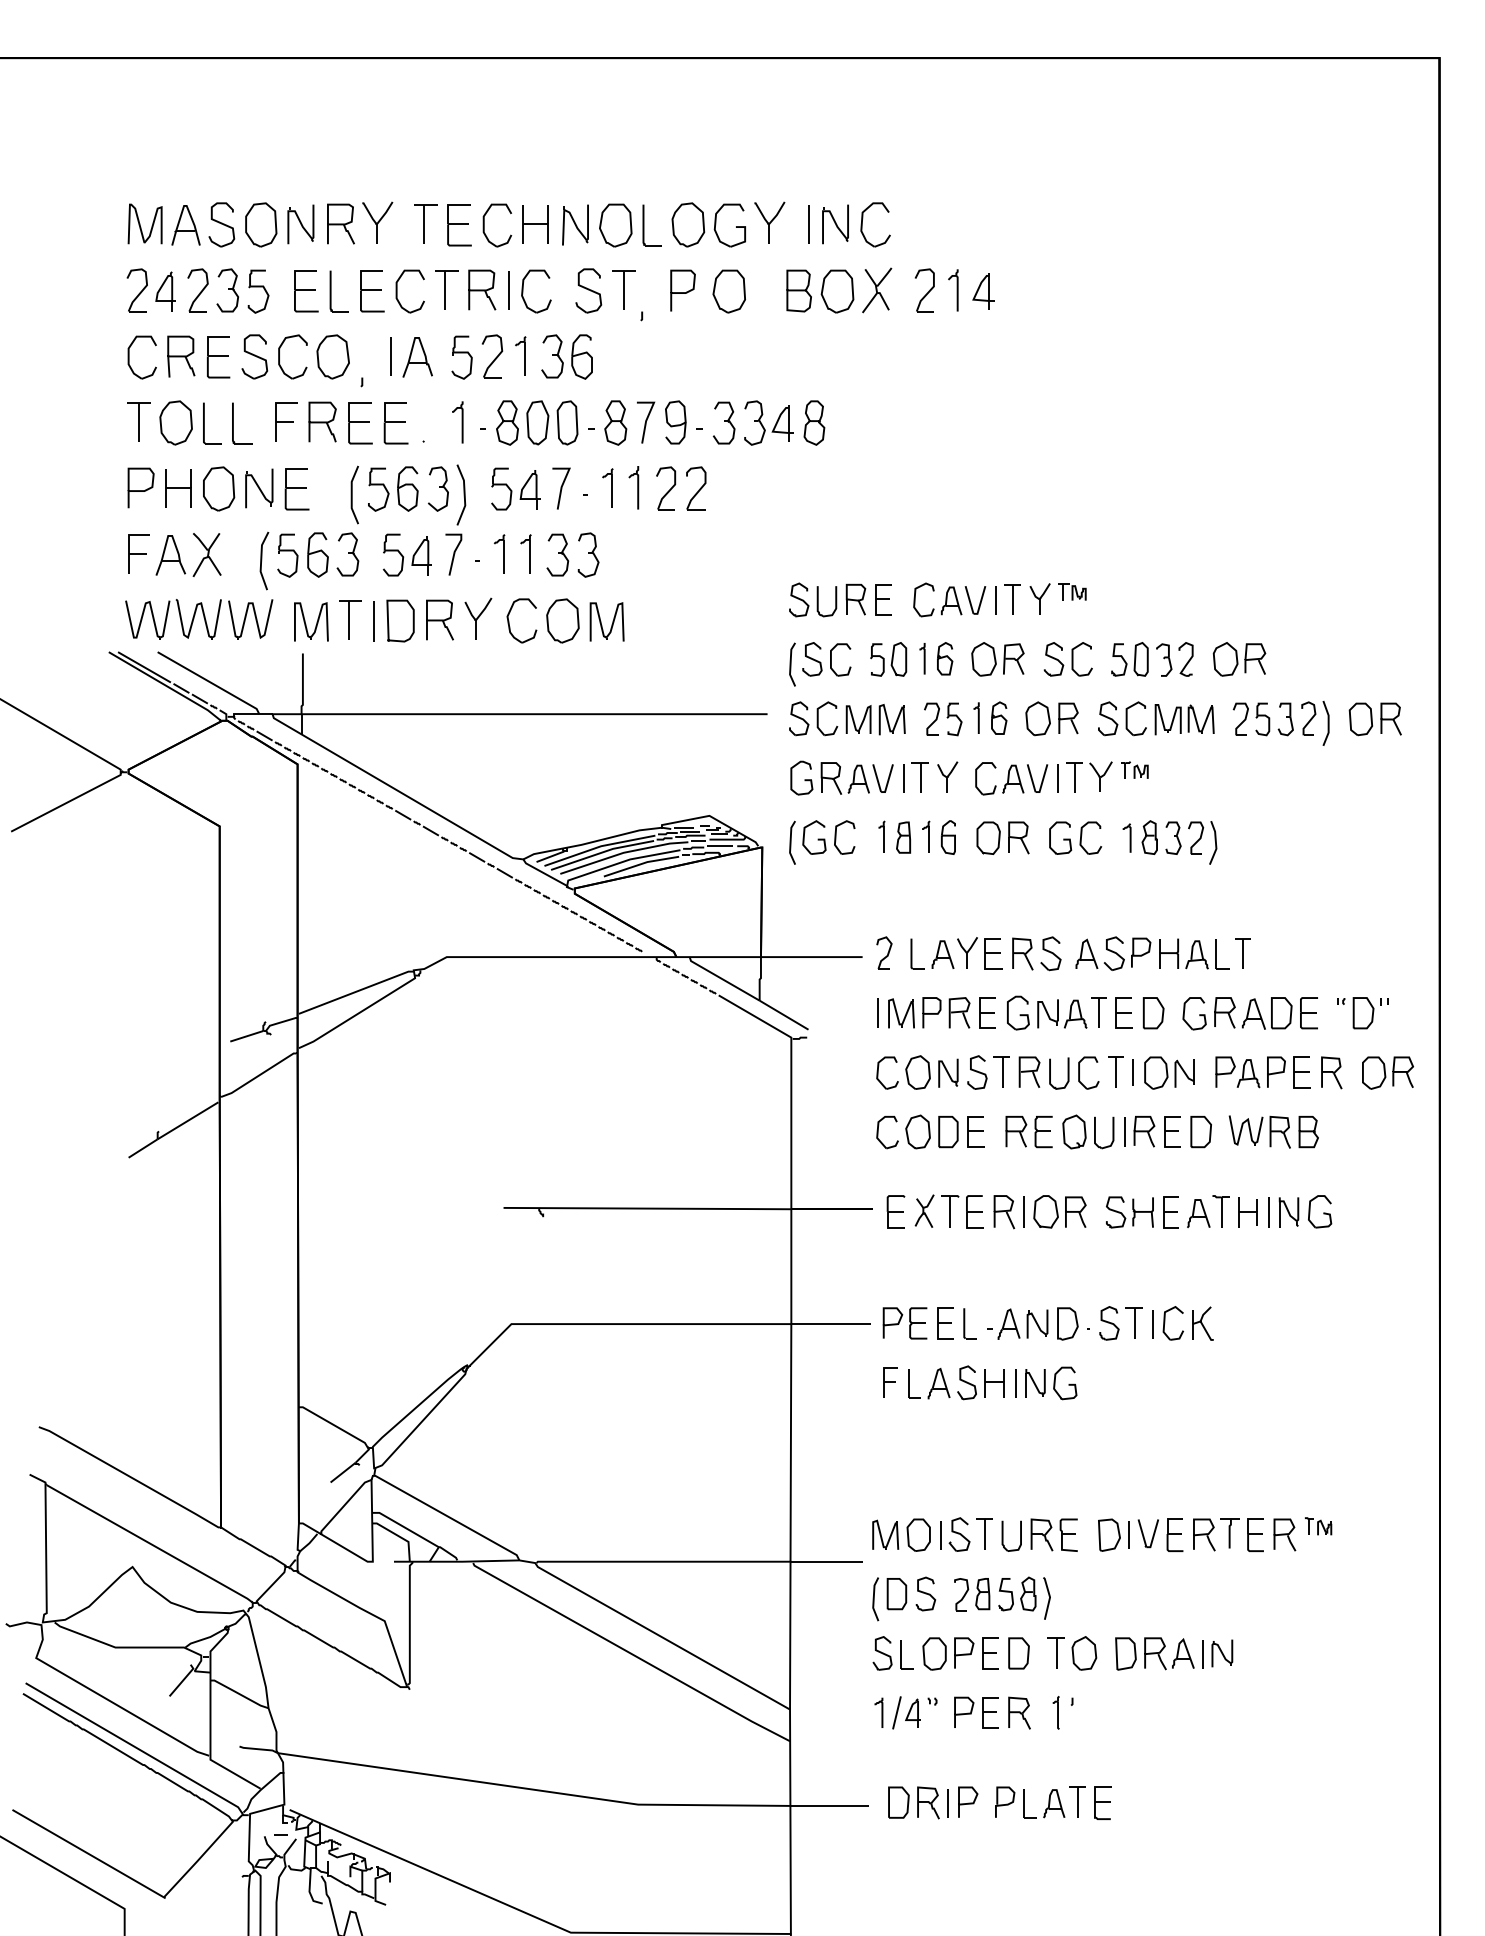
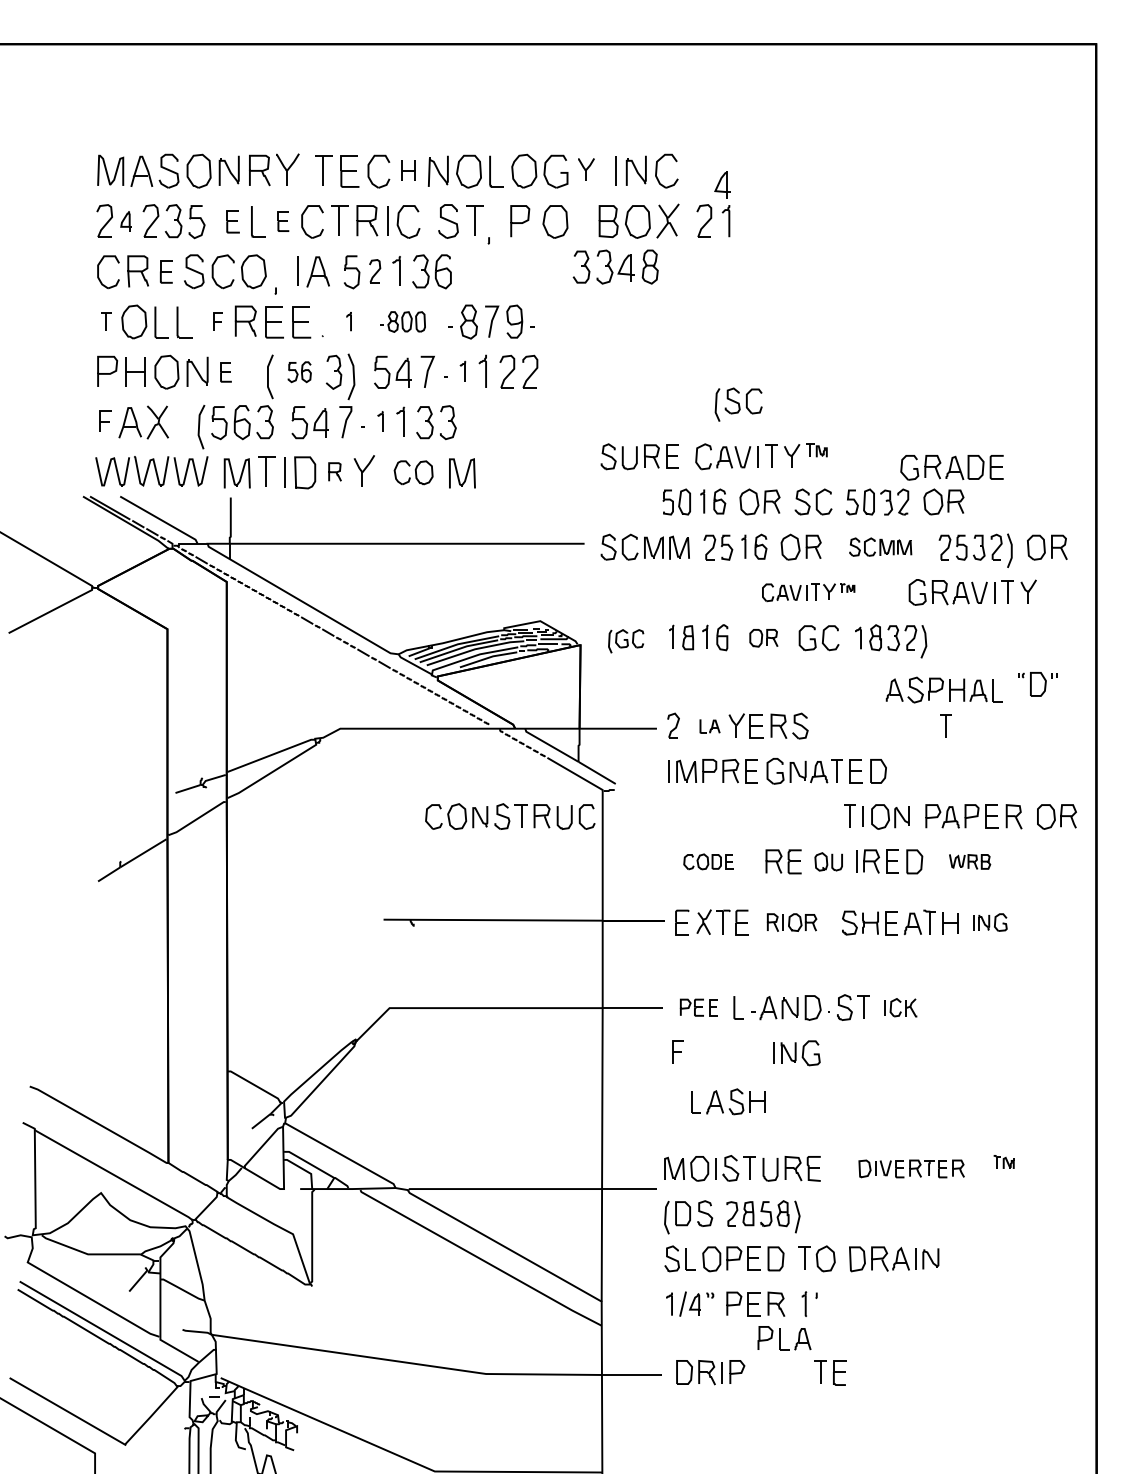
part: (770, 222) -> (586, 169), size x0.7
part: (536, 223) -> (408, 170), size x0.7
part: (164, 290) -> (125, 221), size x0.7
part: (305, 290) -> (232, 221), size x0.7
part: (372, 290) -> (283, 221), size x0.6
part: (982, 290) -> (722, 184), moved
part: (491, 355) -> (374, 270), size x0.7
part: (218, 356) -> (166, 271), size x0.7
part: (138, 422) -> (105, 321), size x0.6
part: (286, 422) -> (218, 321), size x0.6
part: (457, 422) -> (348, 321), size x0.6
part: (528, 422) -> (402, 321), size x0.6
part: (768, 422) -> (615, 266), moved
part: (393, 487) -> (299, 371), size x0.6
part: (607, 487) -> (462, 371), size x0.7
part: (295, 489) -> (225, 372), size x0.6
part: (138, 553) -> (105, 421), size x0.7
part: (499, 553) -> (380, 421), size x0.7
part: (439, 619) -> (334, 471), size x0.6
part: (542, 620) -> (413, 472), size x0.7
part: (819, 663) -> (738, 404), moved
part: (1156, 717) -> (880, 546), size x0.7
part: (873, 778) -> (972, 592), moved
part: (1061, 778) -> (808, 592), size x0.7
part: (1002, 838) -> (763, 638), size x0.7
part: (821, 842) -> (625, 641), size x0.7
part: (1150, 952) -> (943, 689), moved
part: (931, 954) -> (709, 726), size x0.6
part: (1249, 1013) -> (951, 467), moved
part: (1362, 1013) -> (1037, 684), moved
part: (988, 1072) -> (510, 816), moved
part: (930, 1131) -> (708, 861), size x0.6
part: (1087, 1131) -> (828, 861), size x0.7
part: (1273, 1131) -> (969, 861), size x0.6
part: (1039, 1211) -> (791, 922), size x0.7
part: (1300, 1211) -> (990, 922), size x0.7
part: (917, 1323) -> (698, 1007), size x0.7
part: (1182, 1323) -> (900, 1007), size x0.7
part: (956, 1382) -> (728, 1101), moved
part: (1196, 1534) -> (911, 1168), size x0.7
part: (1030, 1802) -> (784, 1338), moved

